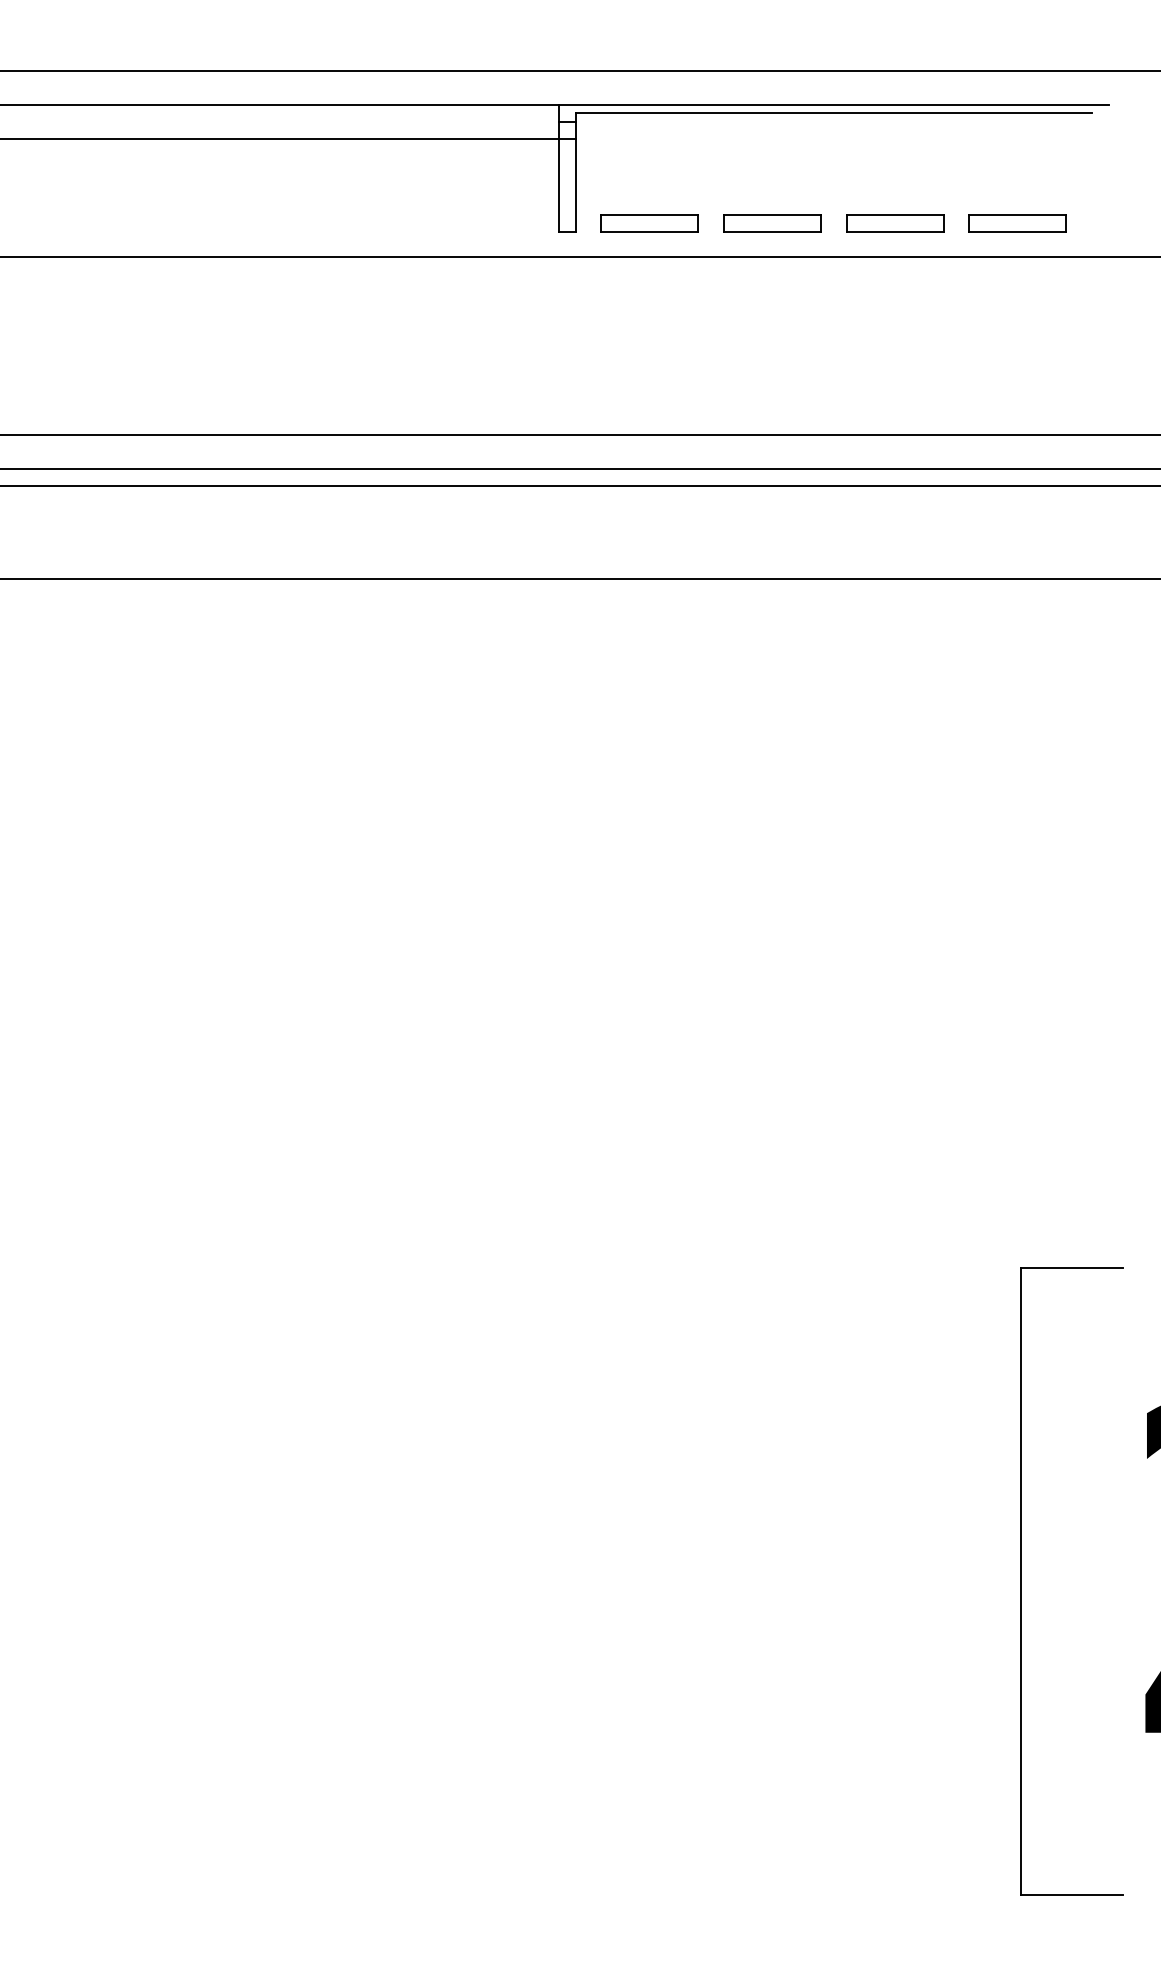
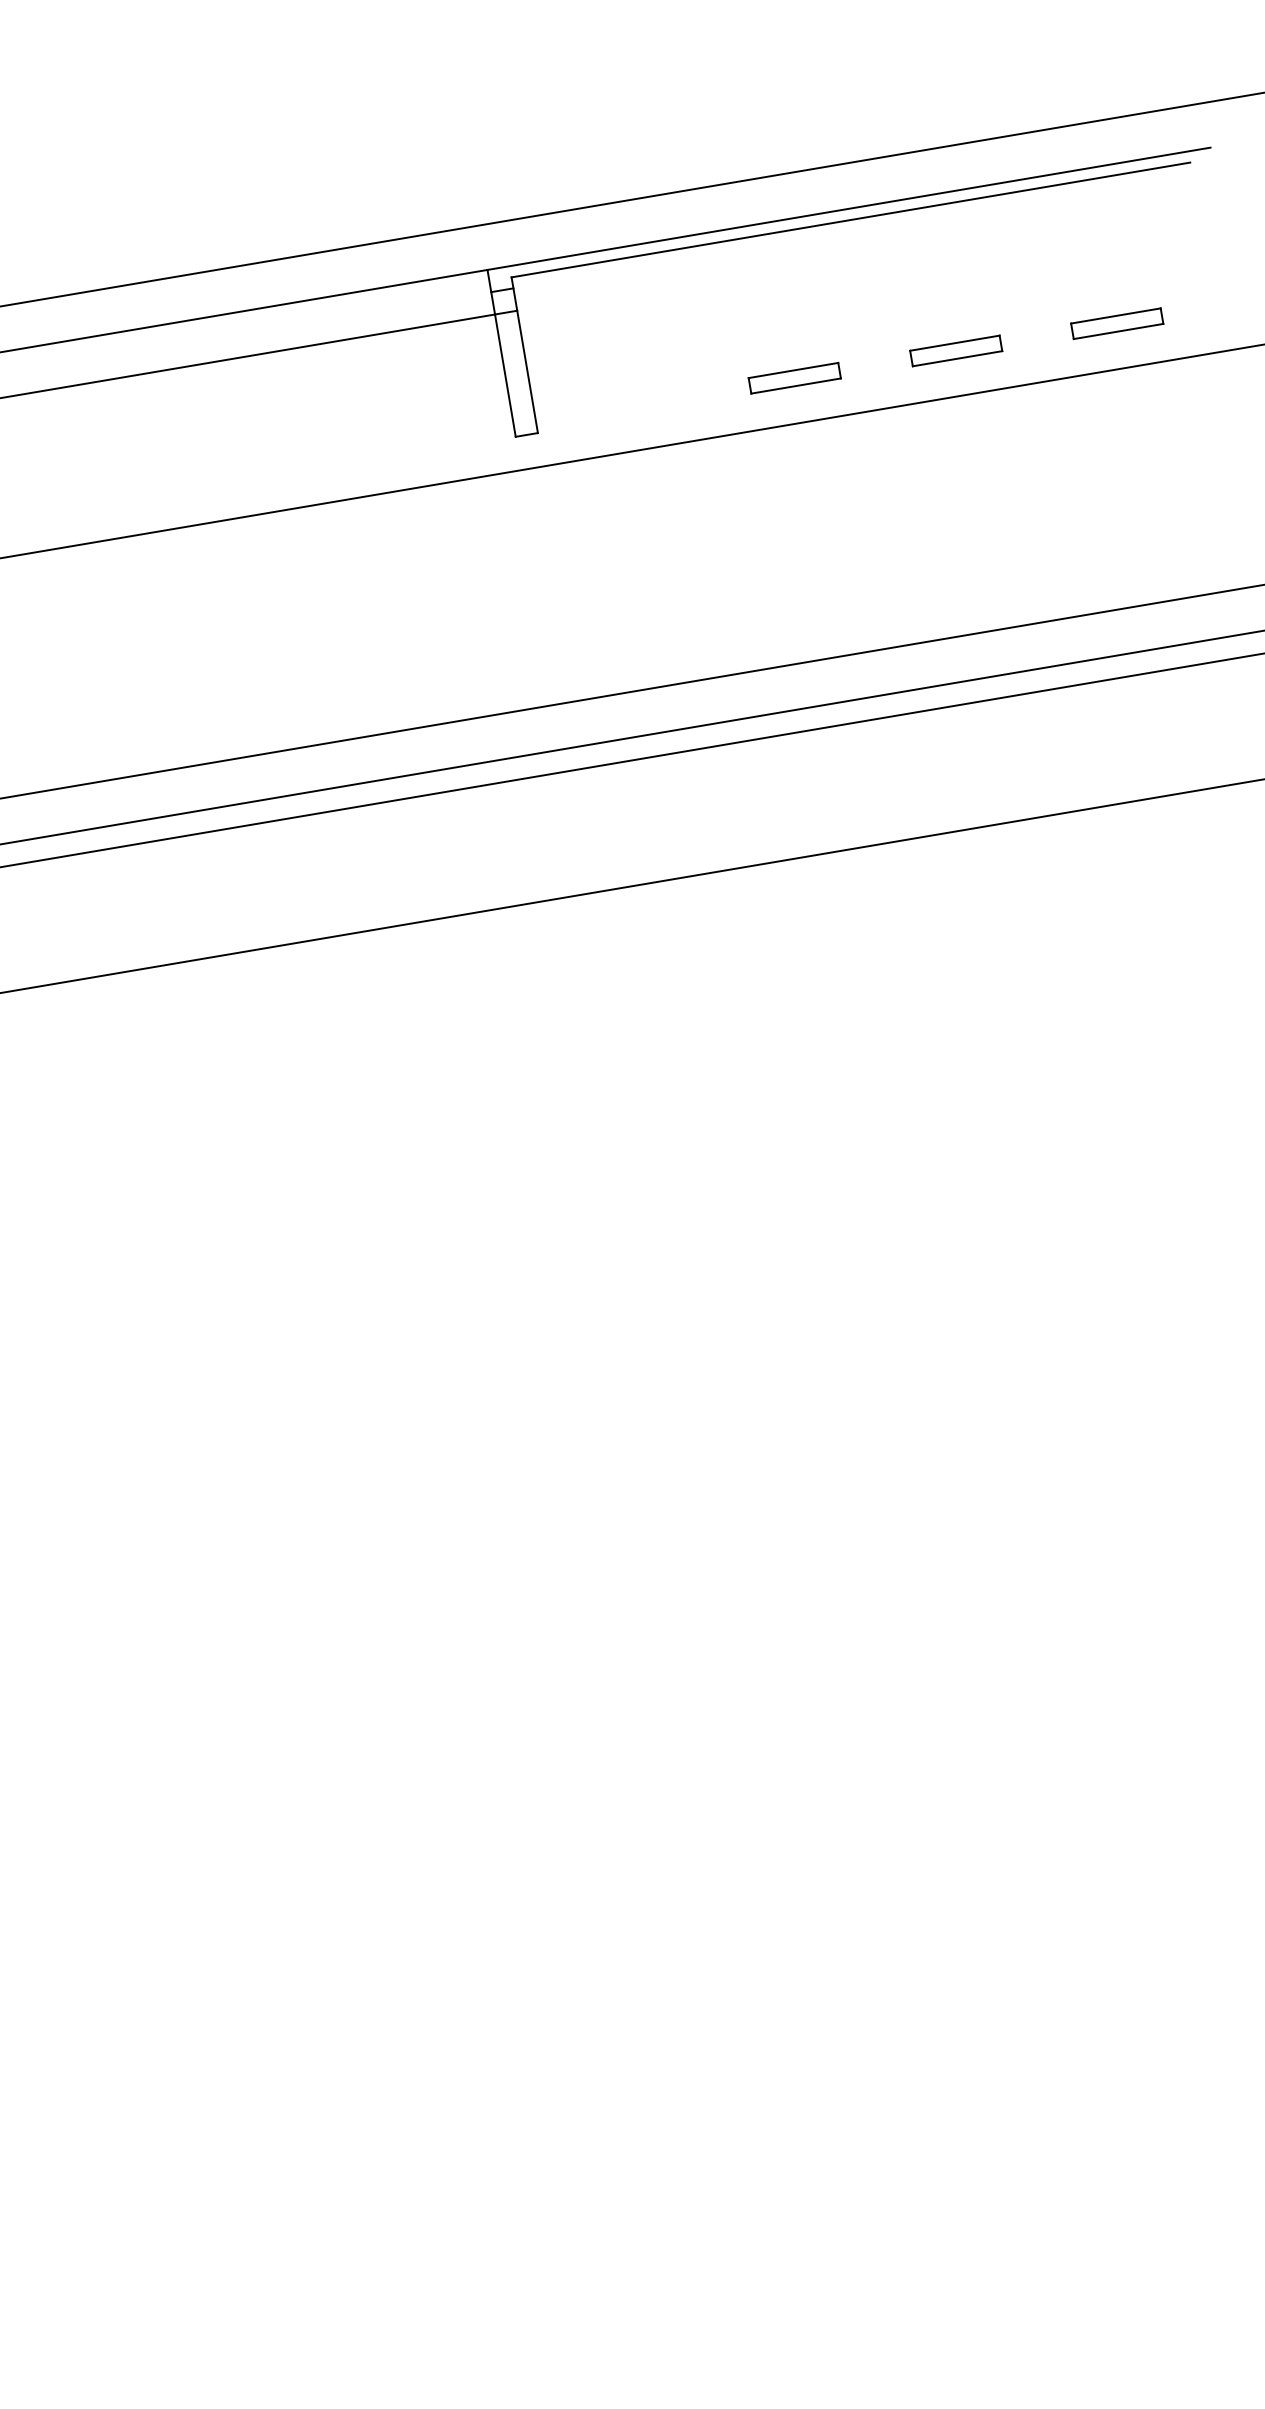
part: (649, 223) -> (633, 405), removed
part: (772, 223) -> (794, 378), size x0.7
part: (895, 223) -> (956, 351), size x0.7
part: (1017, 223) -> (1117, 323), size x0.7

